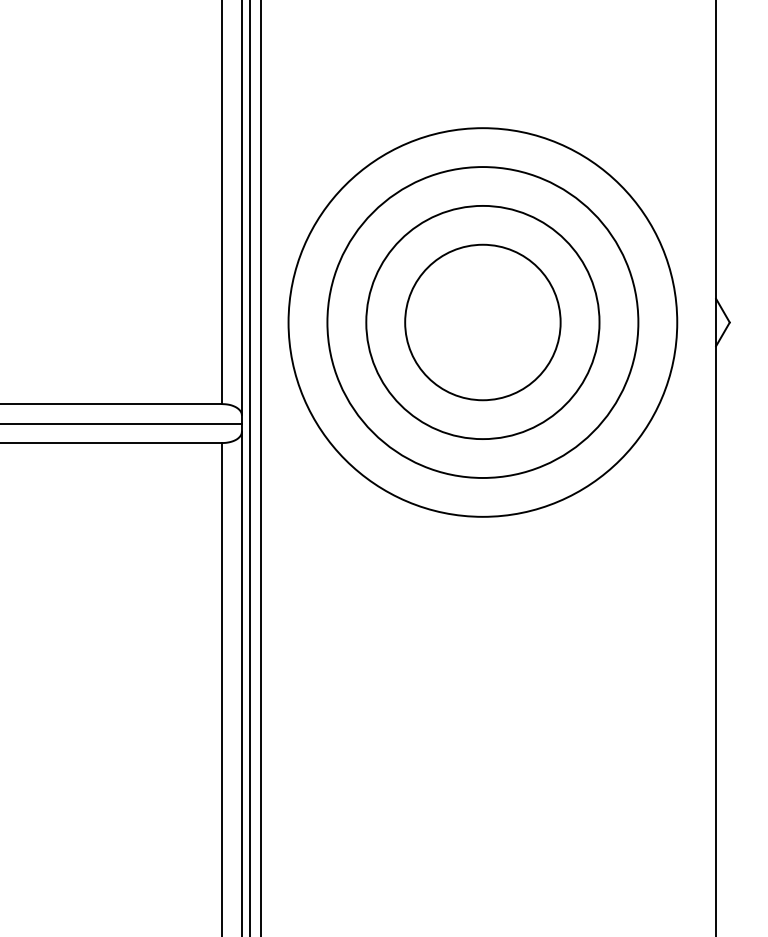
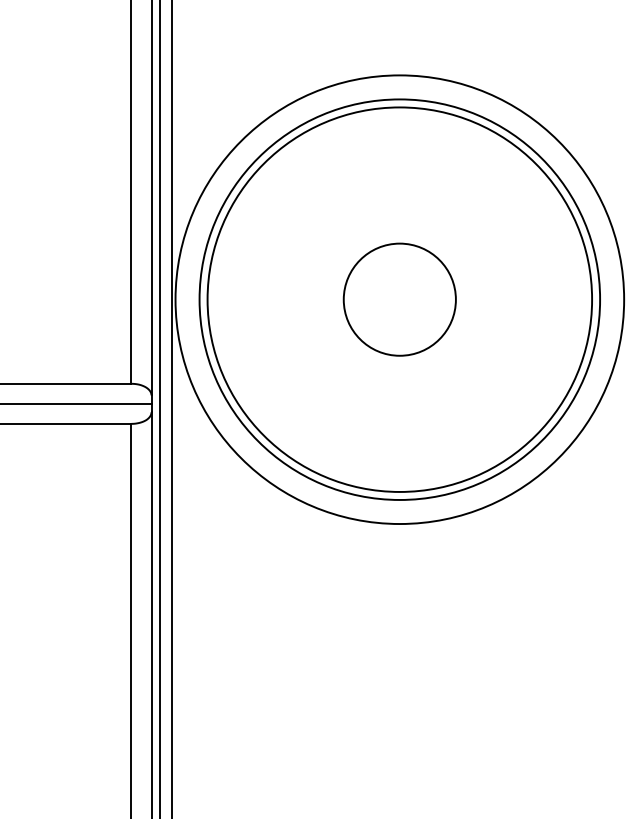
circle: (482, 322) -> (399, 299), size x0.7
circle: (482, 322) -> (399, 299), size x1.4
circle: (482, 322) -> (399, 299), size x1.6

